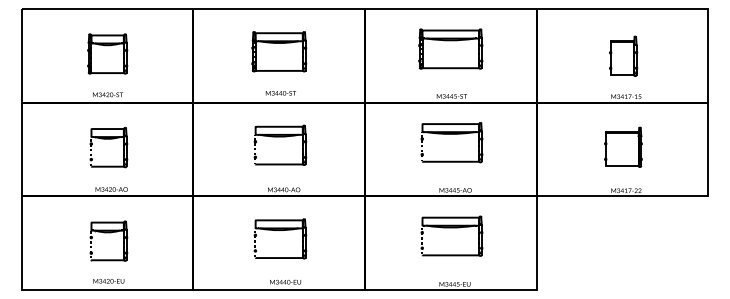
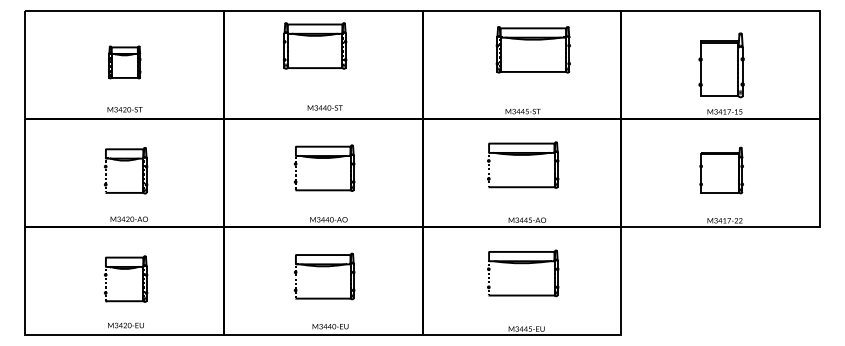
part: (450, 48) -> (533, 49), moved
part: (279, 51) -> (315, 45), moved
part: (107, 53) -> (124, 61), size x0.7
part: (623, 55) -> (721, 64), size x1.4

